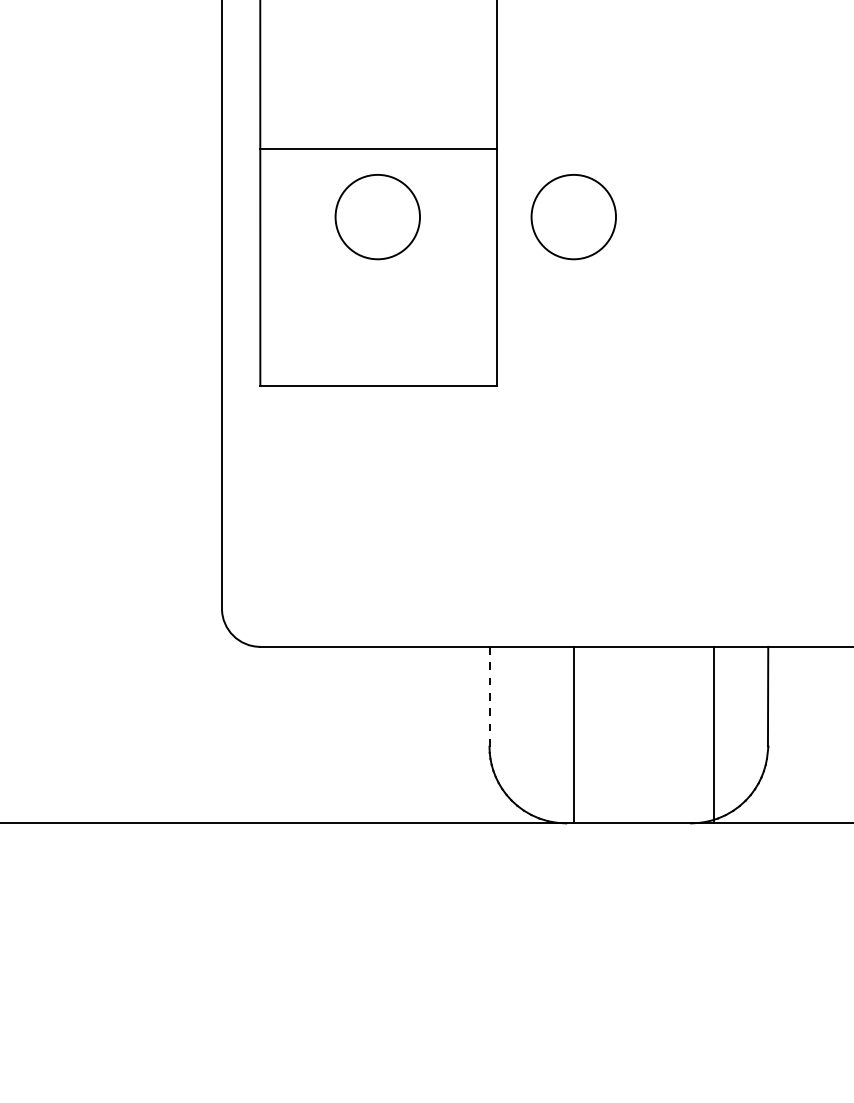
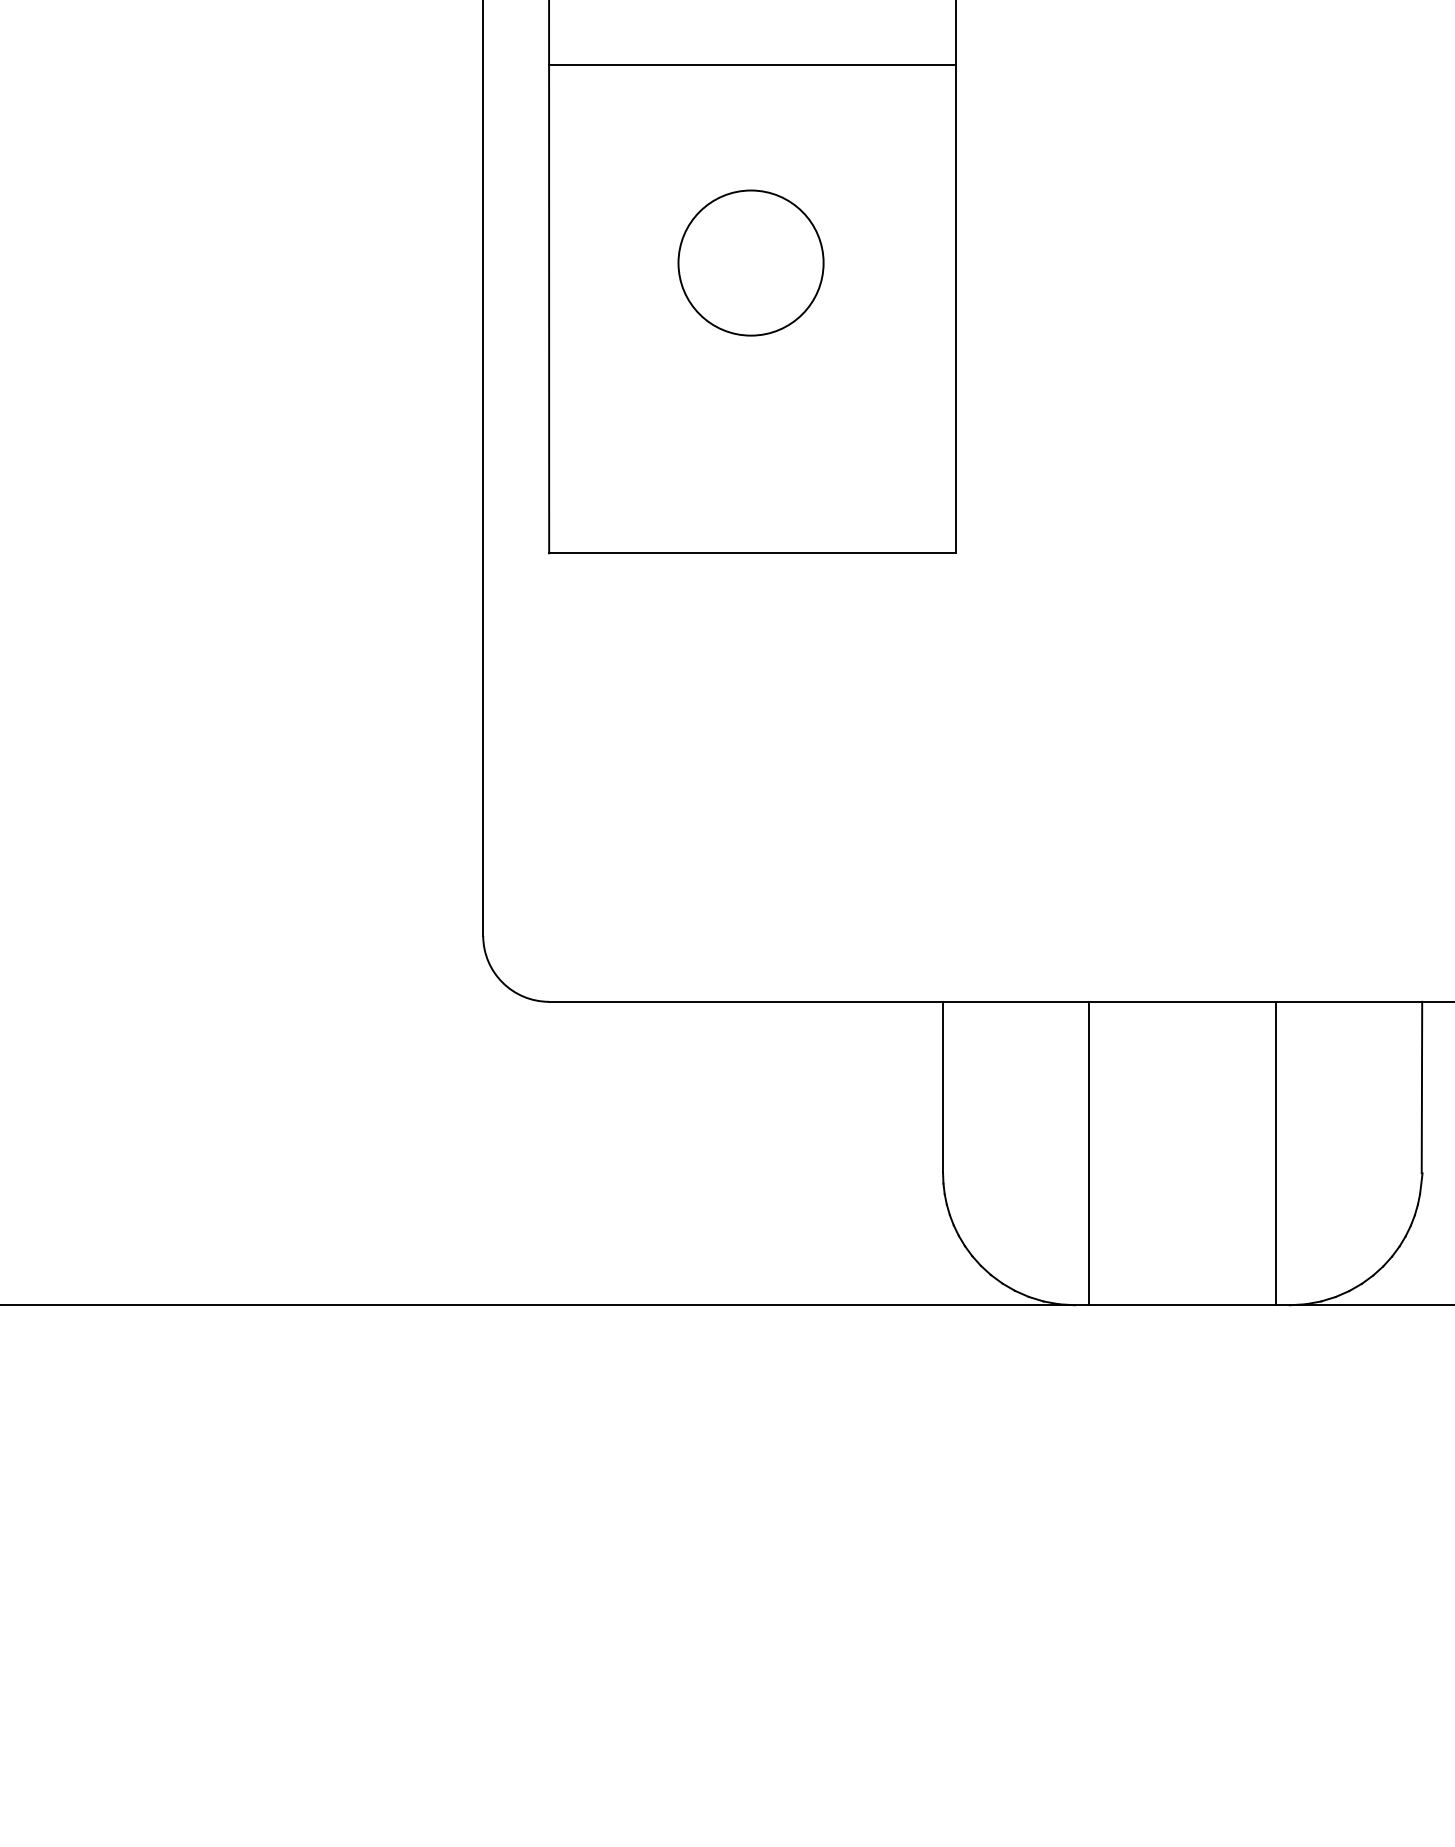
line: (378, 148) -> (752, 64), moved
circle: (573, 217) -> (1087, 263), removed
line: (489, 696) -> (943, 1087), dashed -> solid
line: (714, 734) -> (1276, 1152), moved

